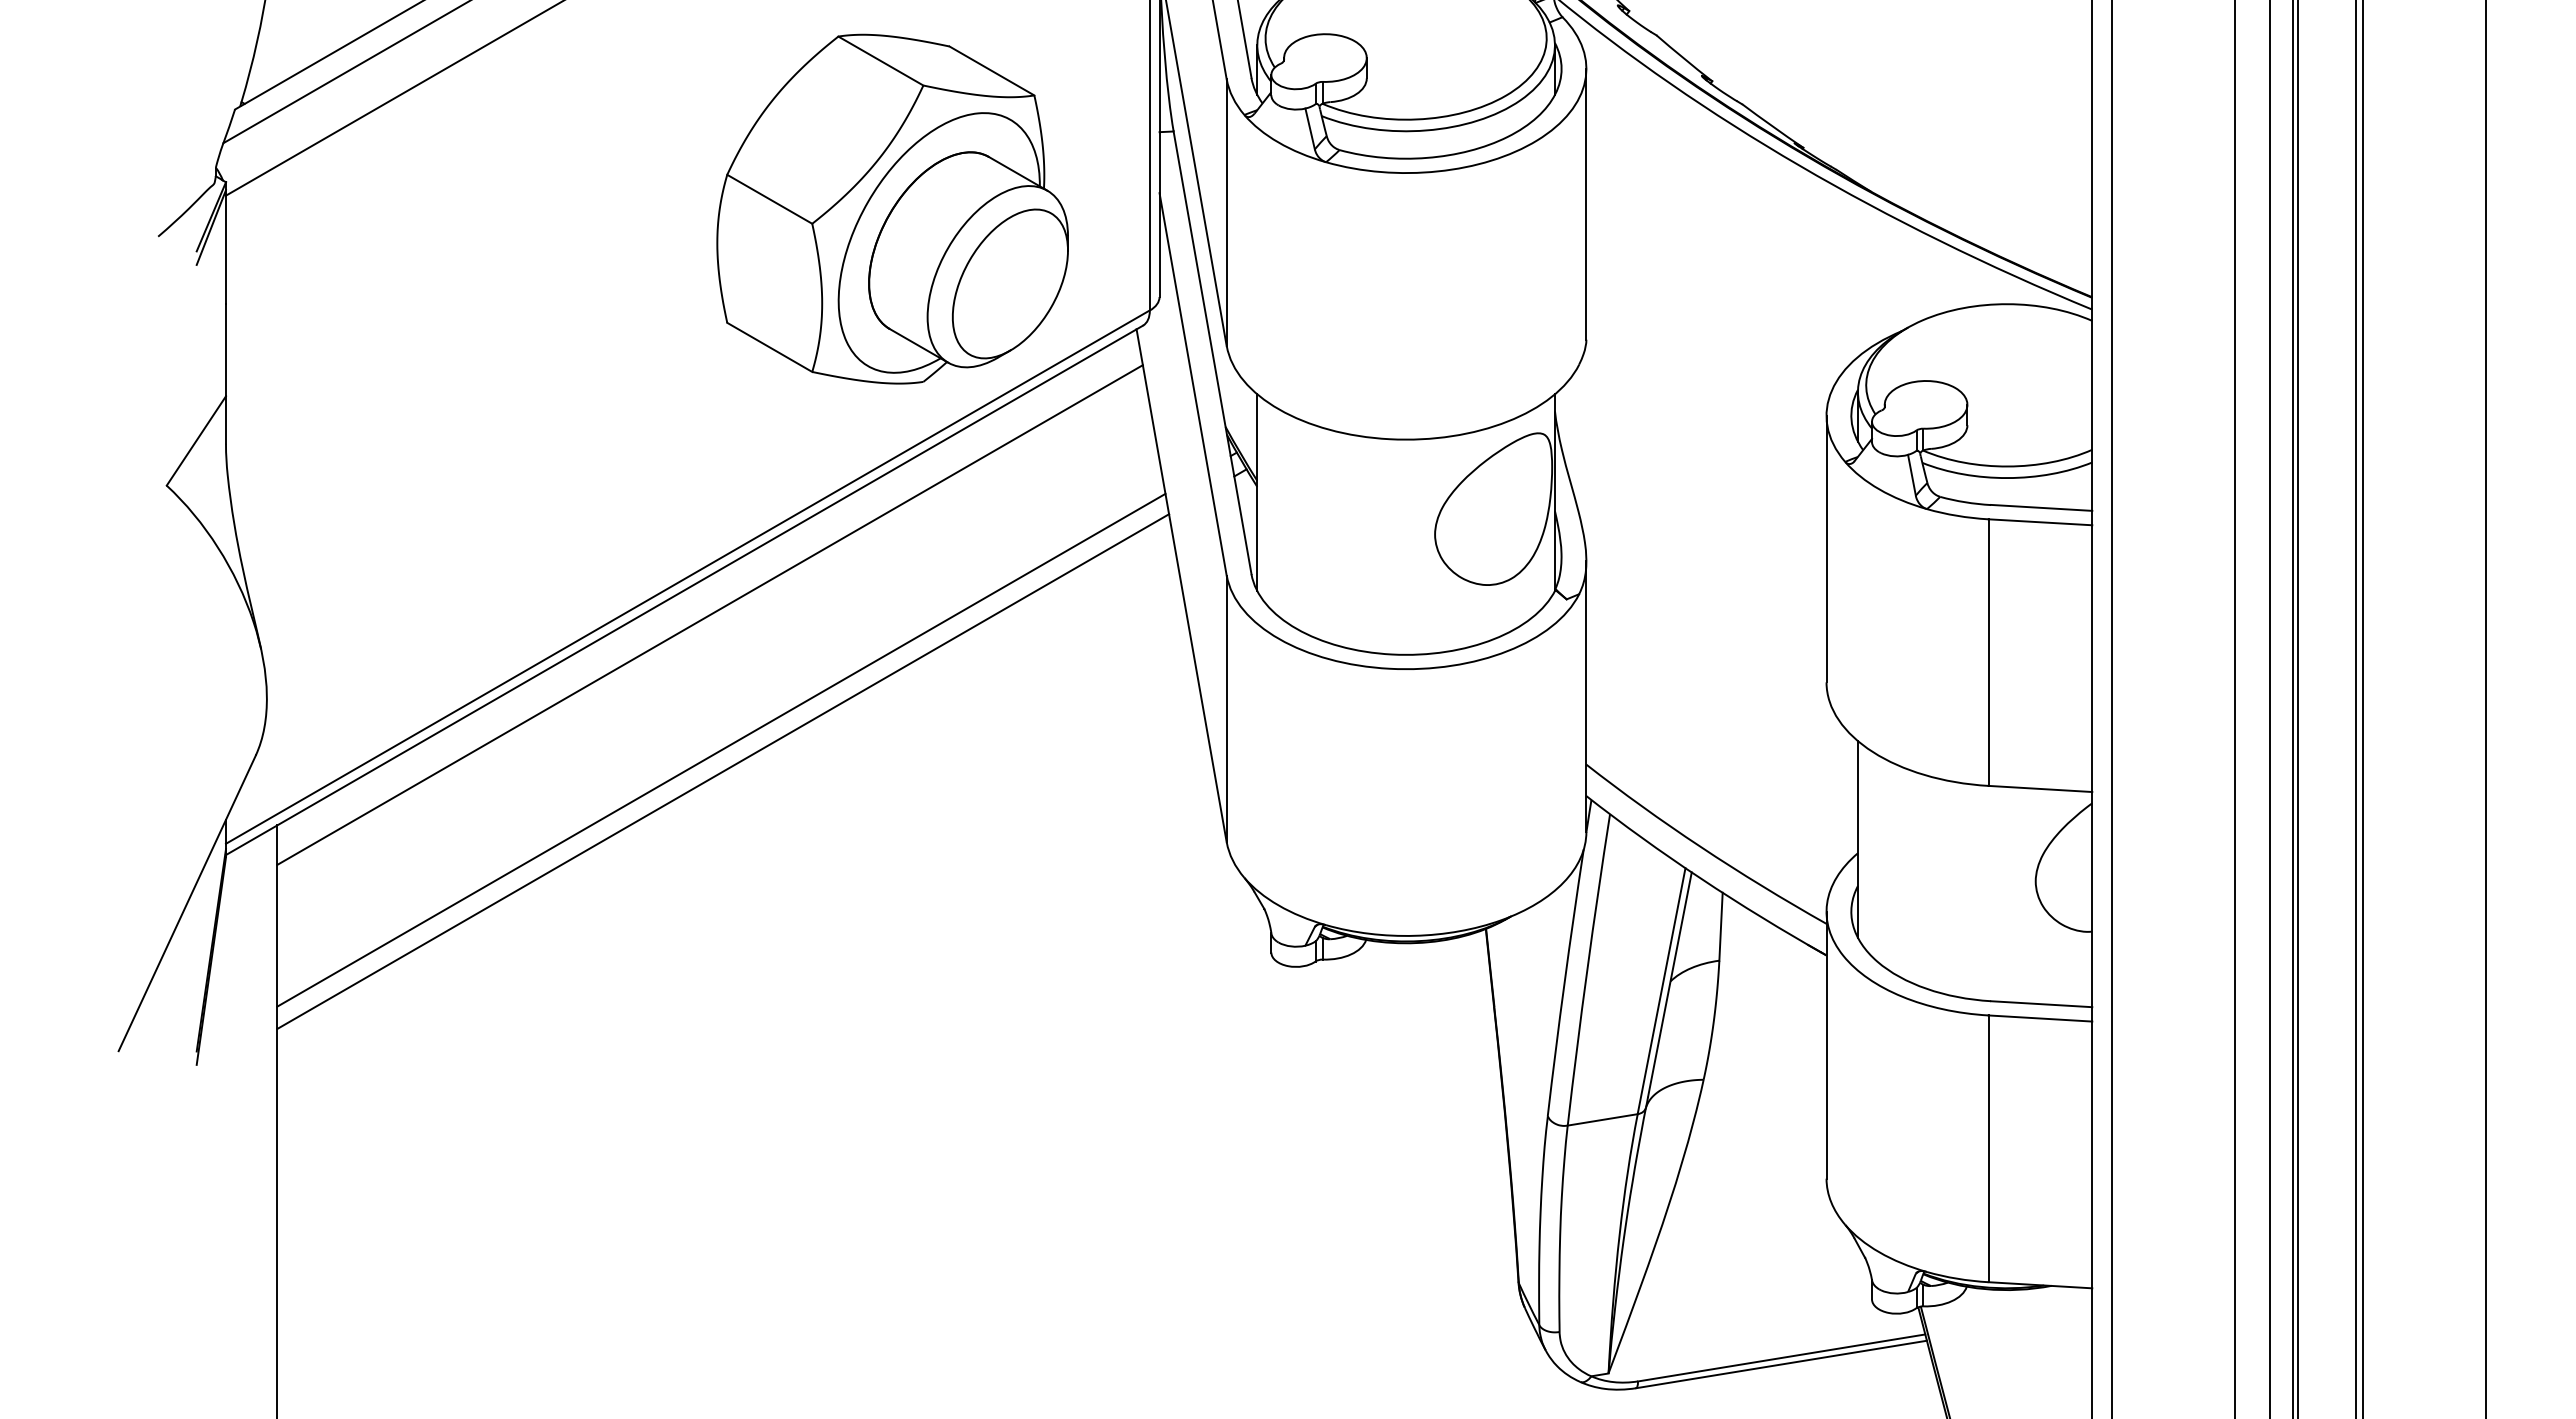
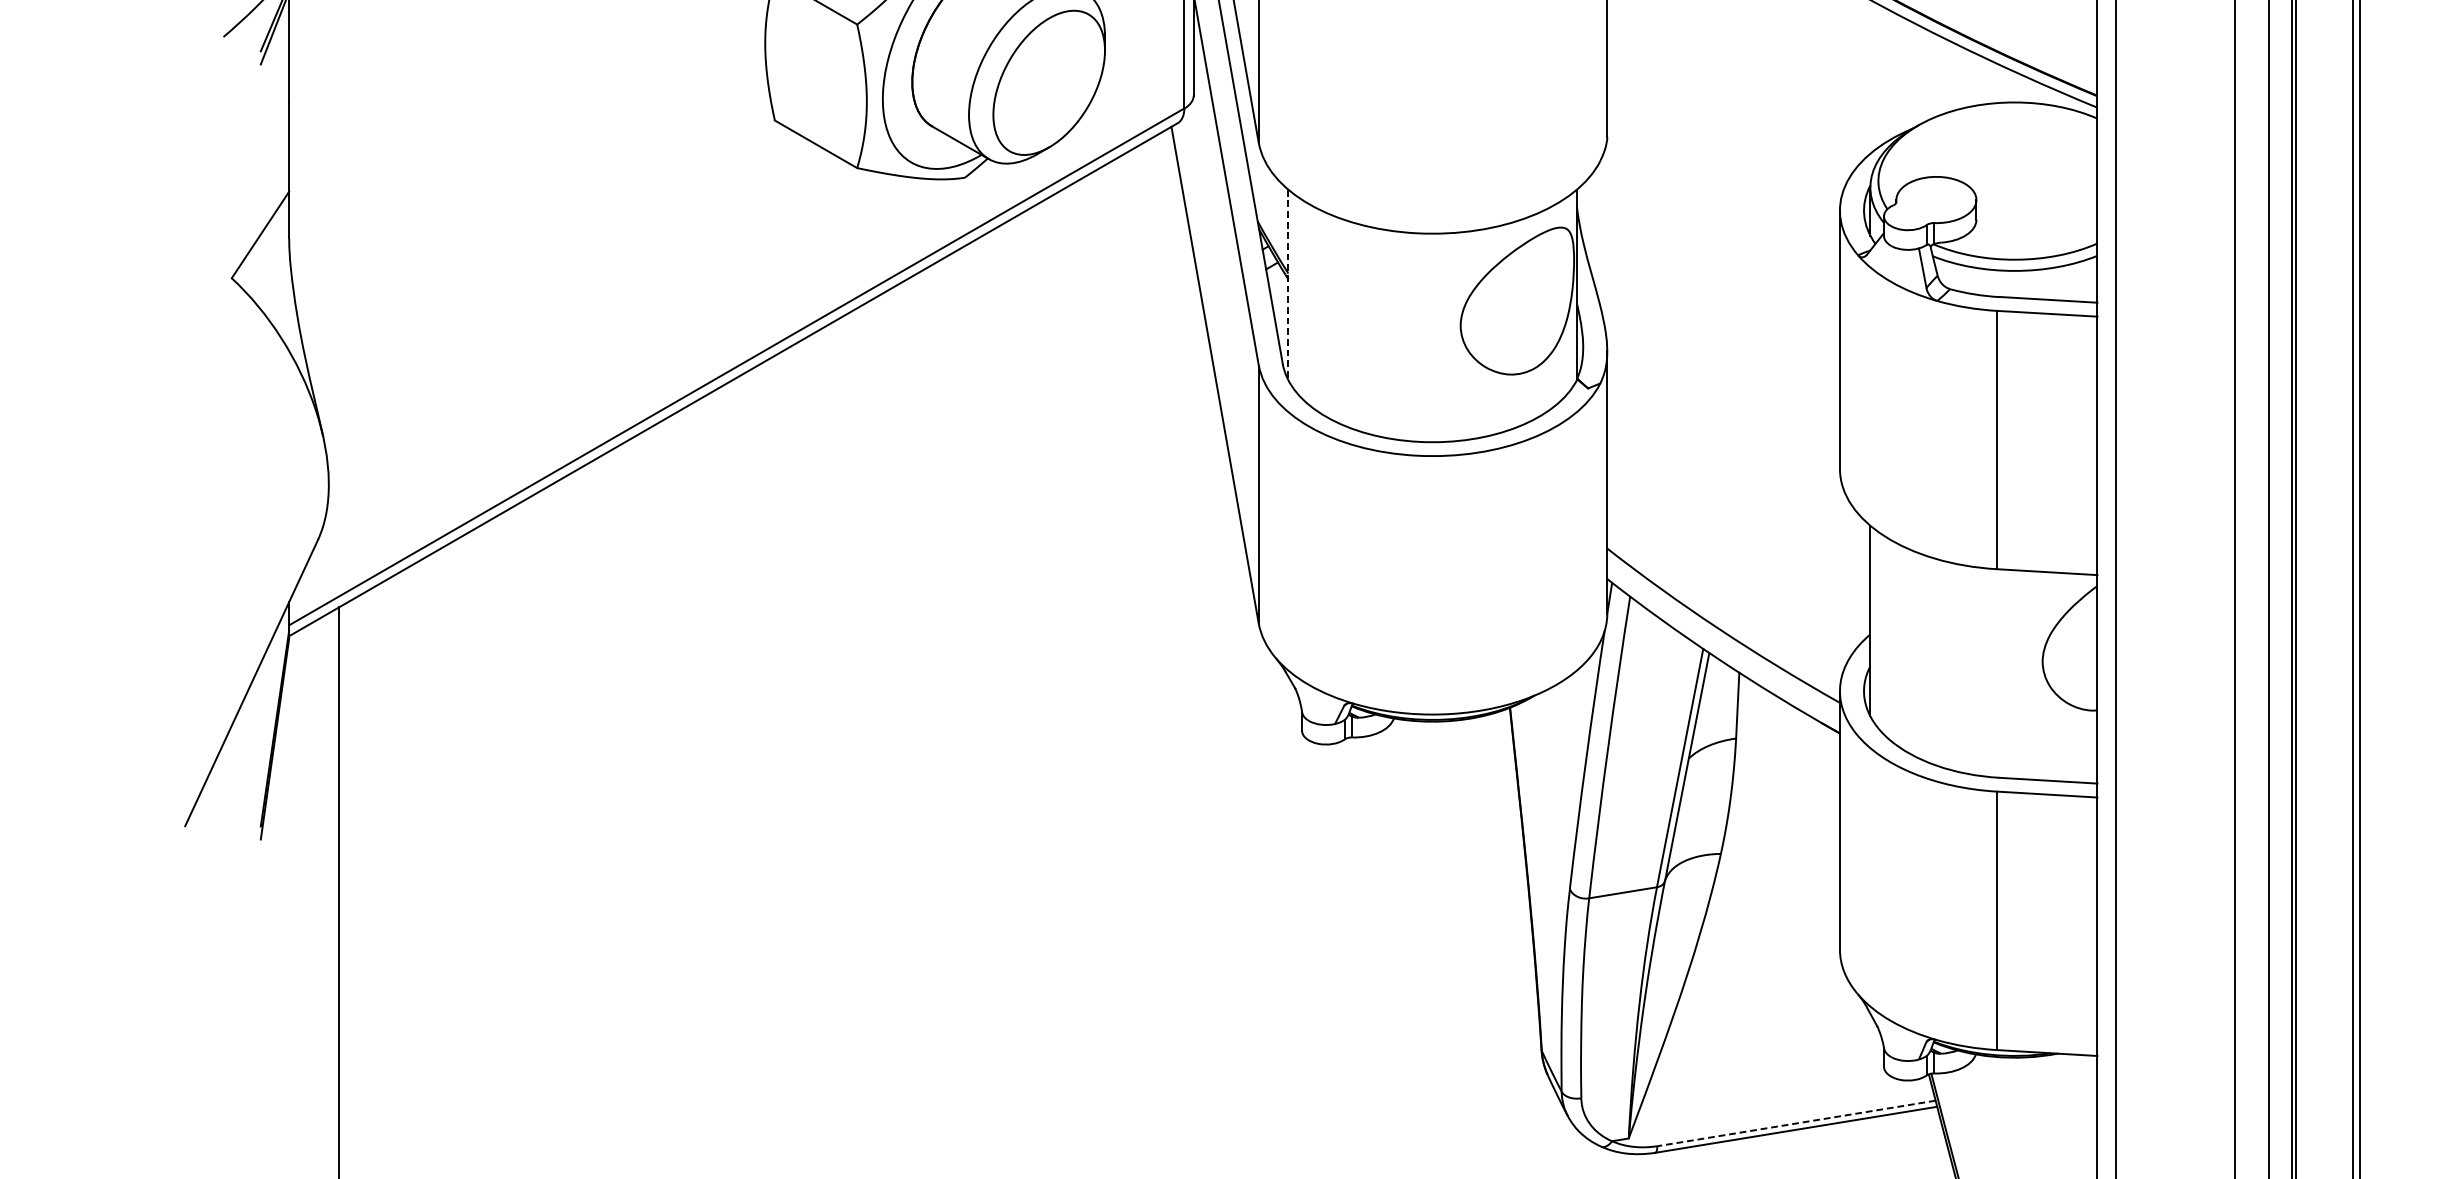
line: (1257, 493) -> (1288, 285), solid -> dashed
line: (709, 614) -> (757, 403), removed
line: (721, 749) -> (769, 533), removed
line: (723, 771) -> (771, 555), removed
line: (1781, 1358) -> (1796, 1123), solid -> dashed

